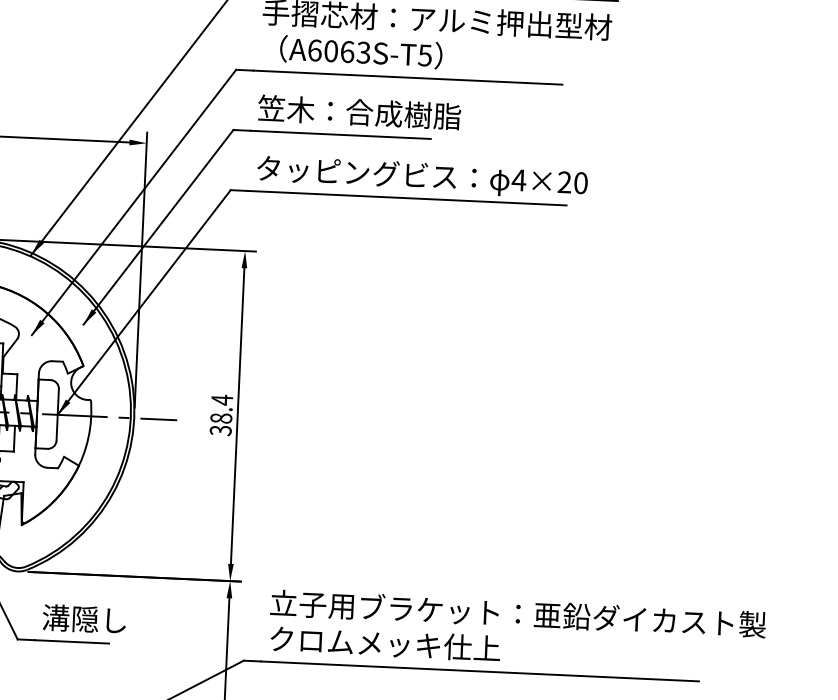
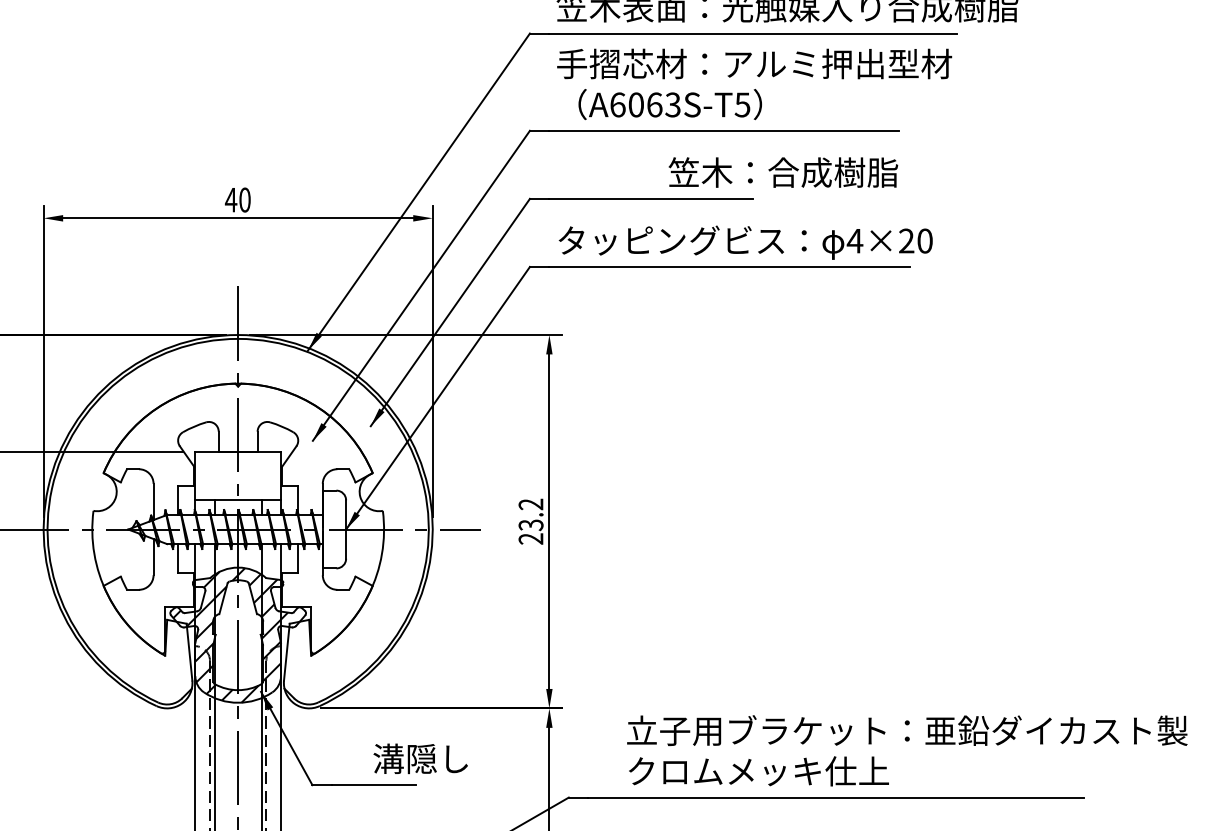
text: (359, 112) -> (783, 172), moved
text: (220, 415) -> (530, 521), 38.4 -> 23.2
text: (84, 618) -> (420, 758), moved
text: (517, 631) -> (907, 750), moved

